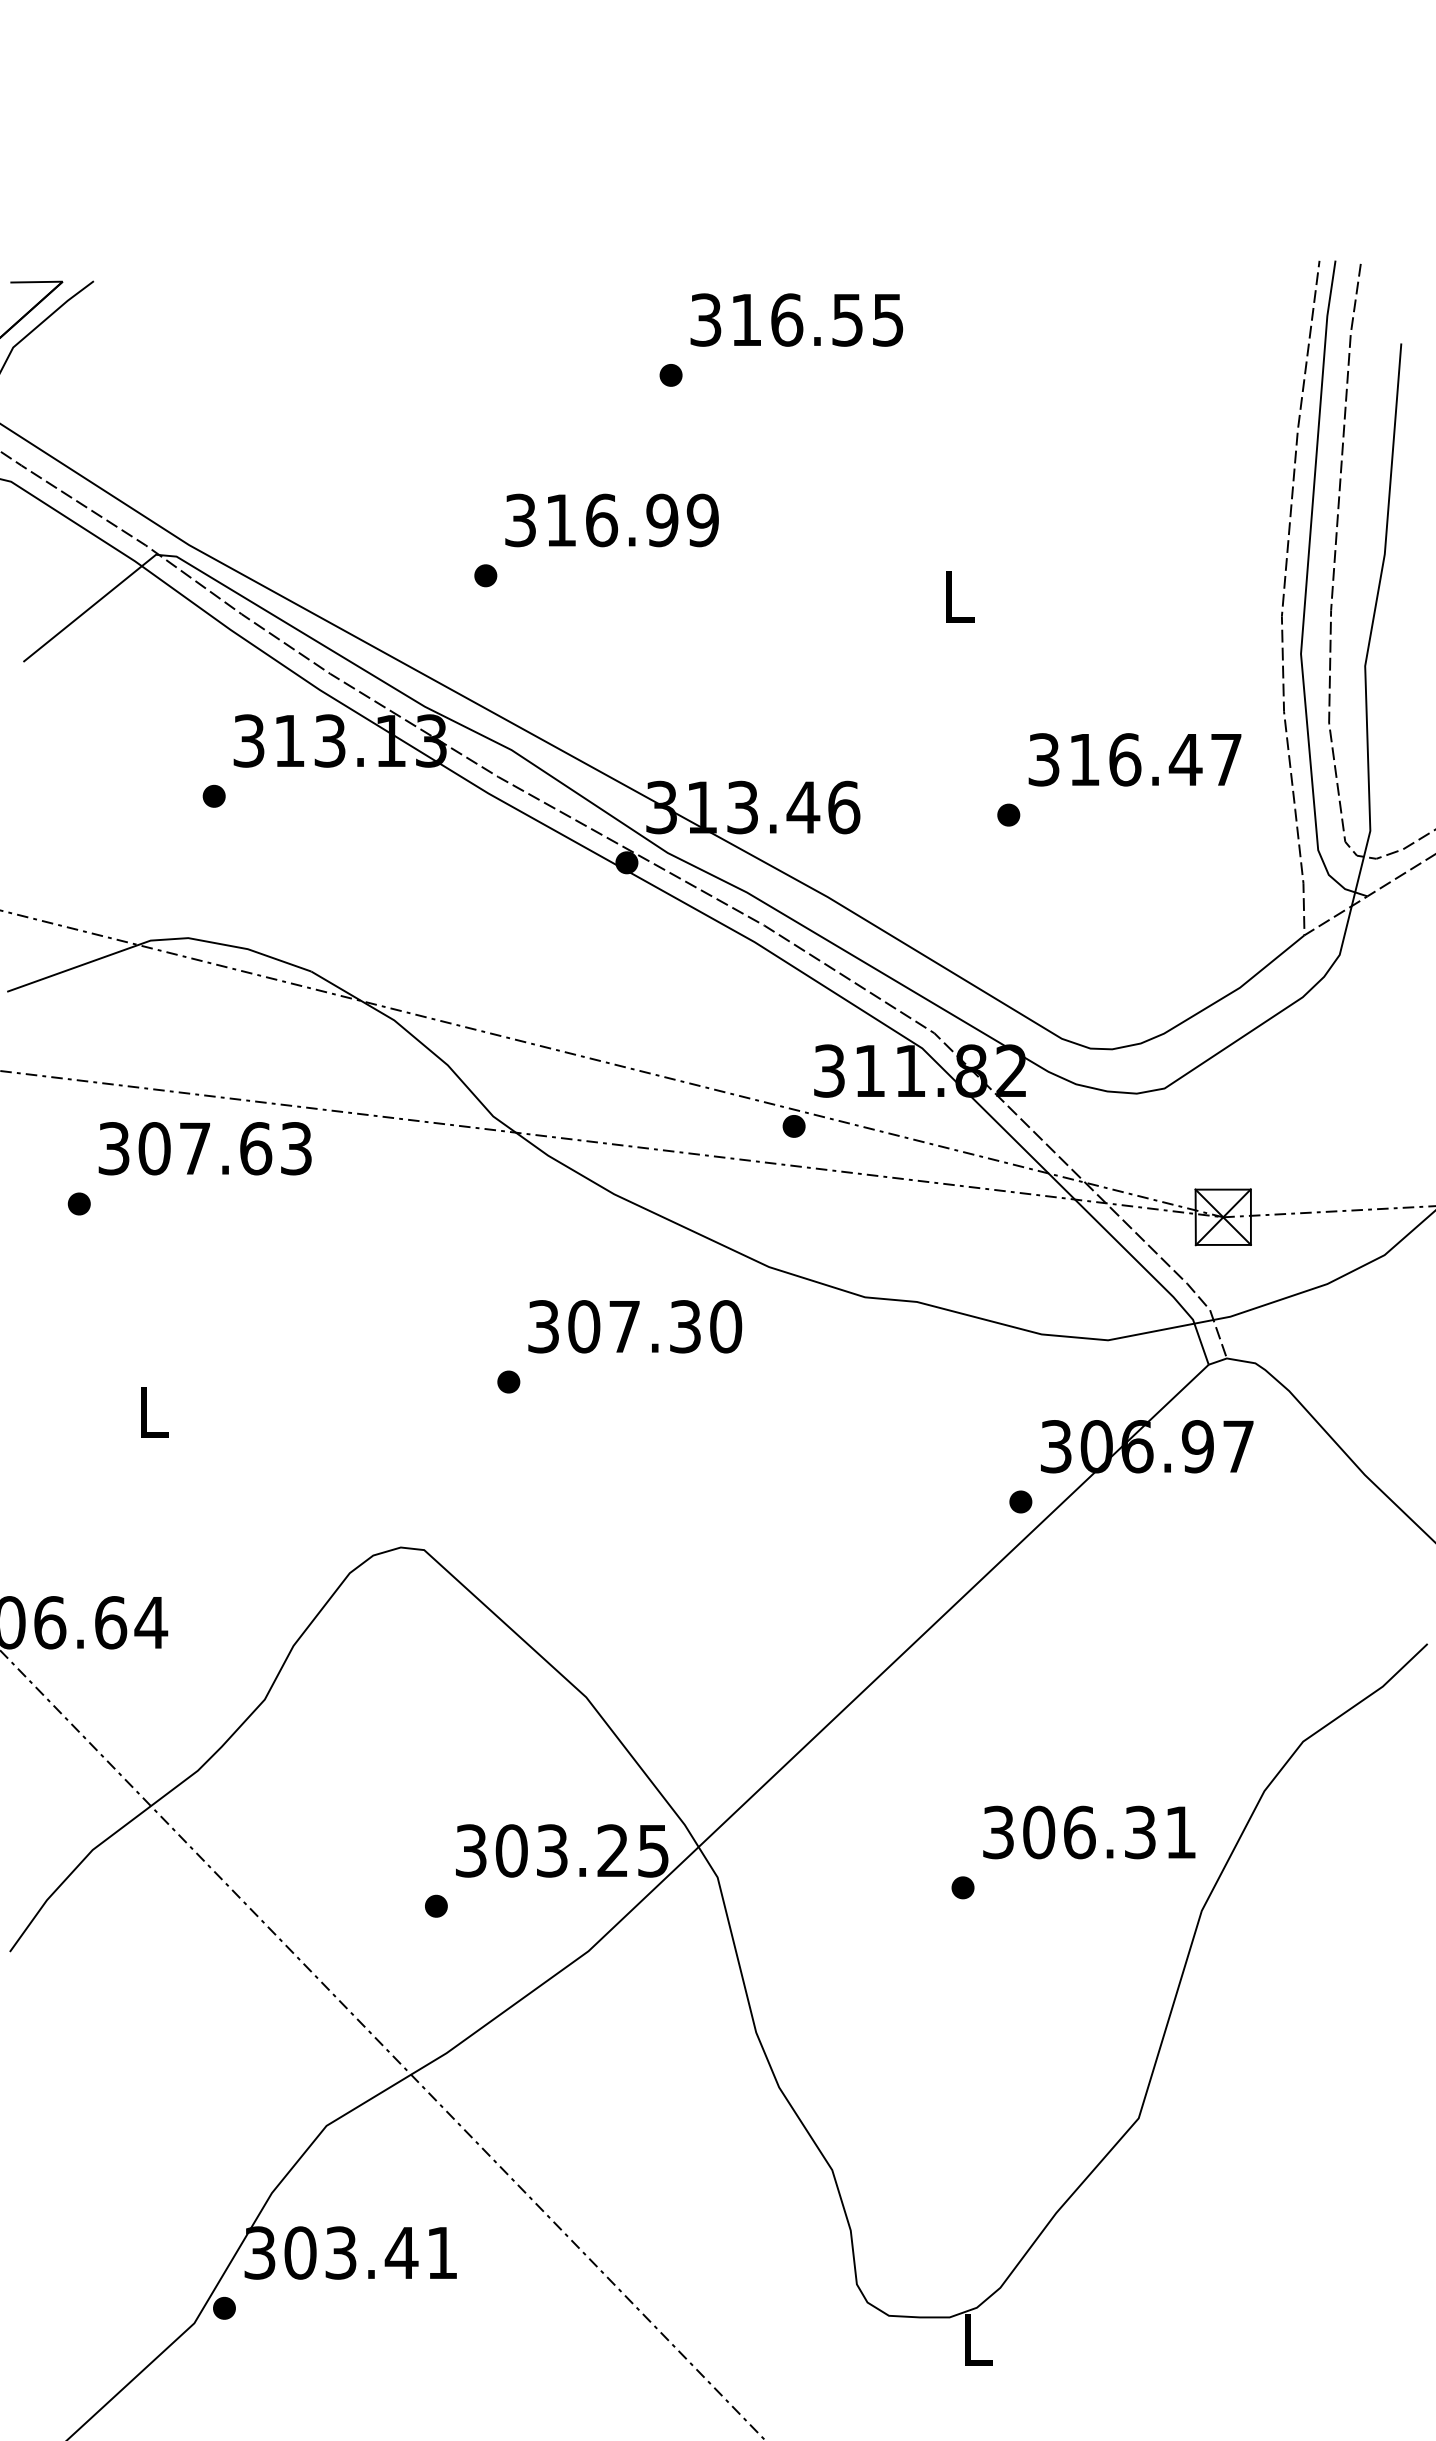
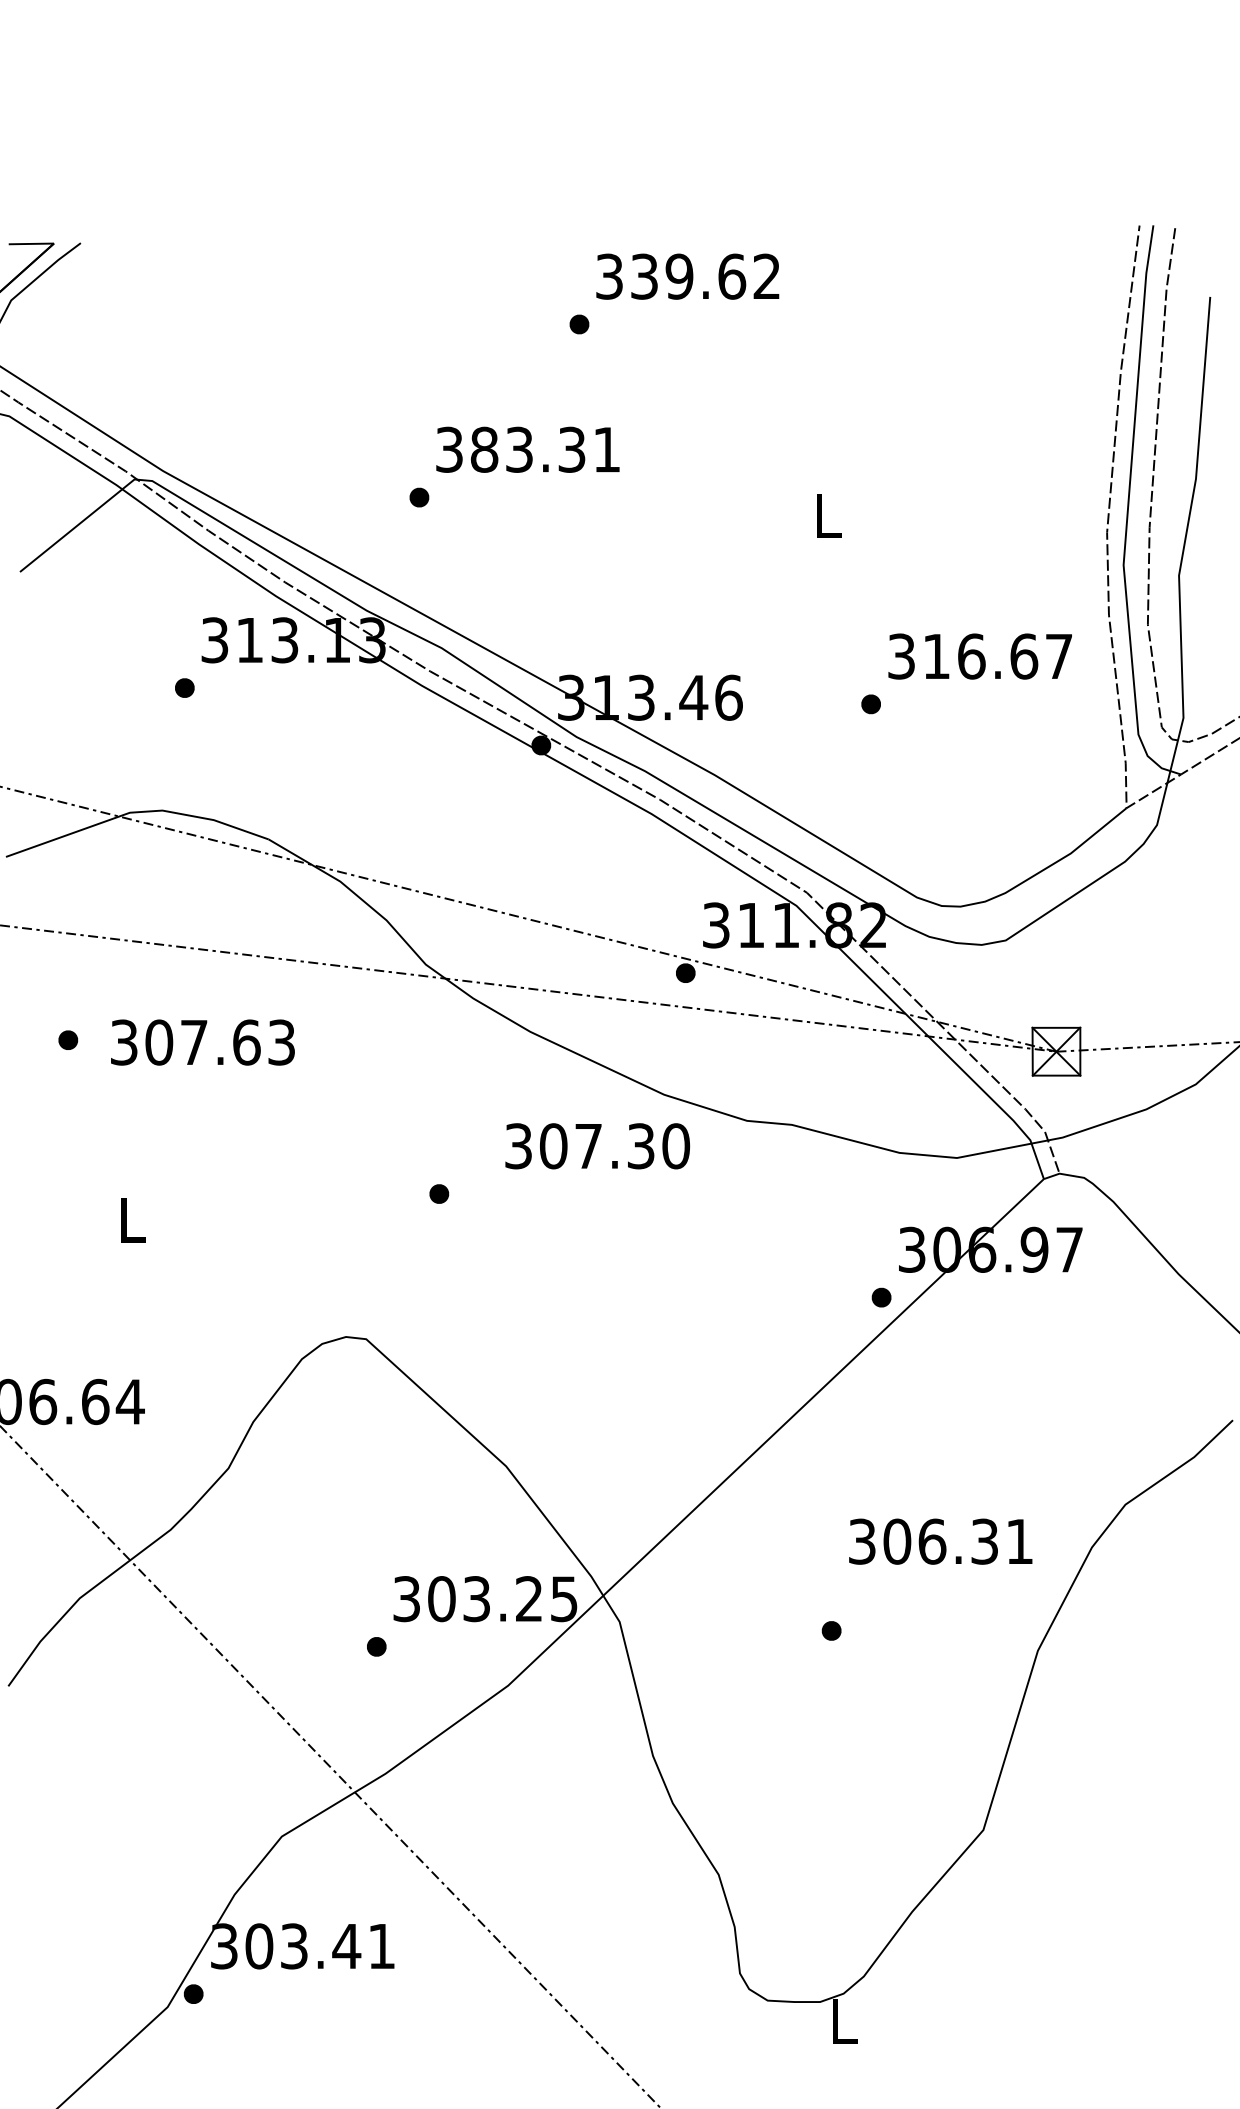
text: (817, 319) -> (705, 276), 316.55 -> 339.62
text: (631, 520) -> (545, 449), 316.99 -> 383.31
text: (1185, 759) -> (1023, 656), 316.47 -> 316.67
text: (204, 1148) -> (202, 1042), moved
text: (635, 1326) -> (597, 1146), moved
text: (1089, 1832) -> (940, 1541), moved

